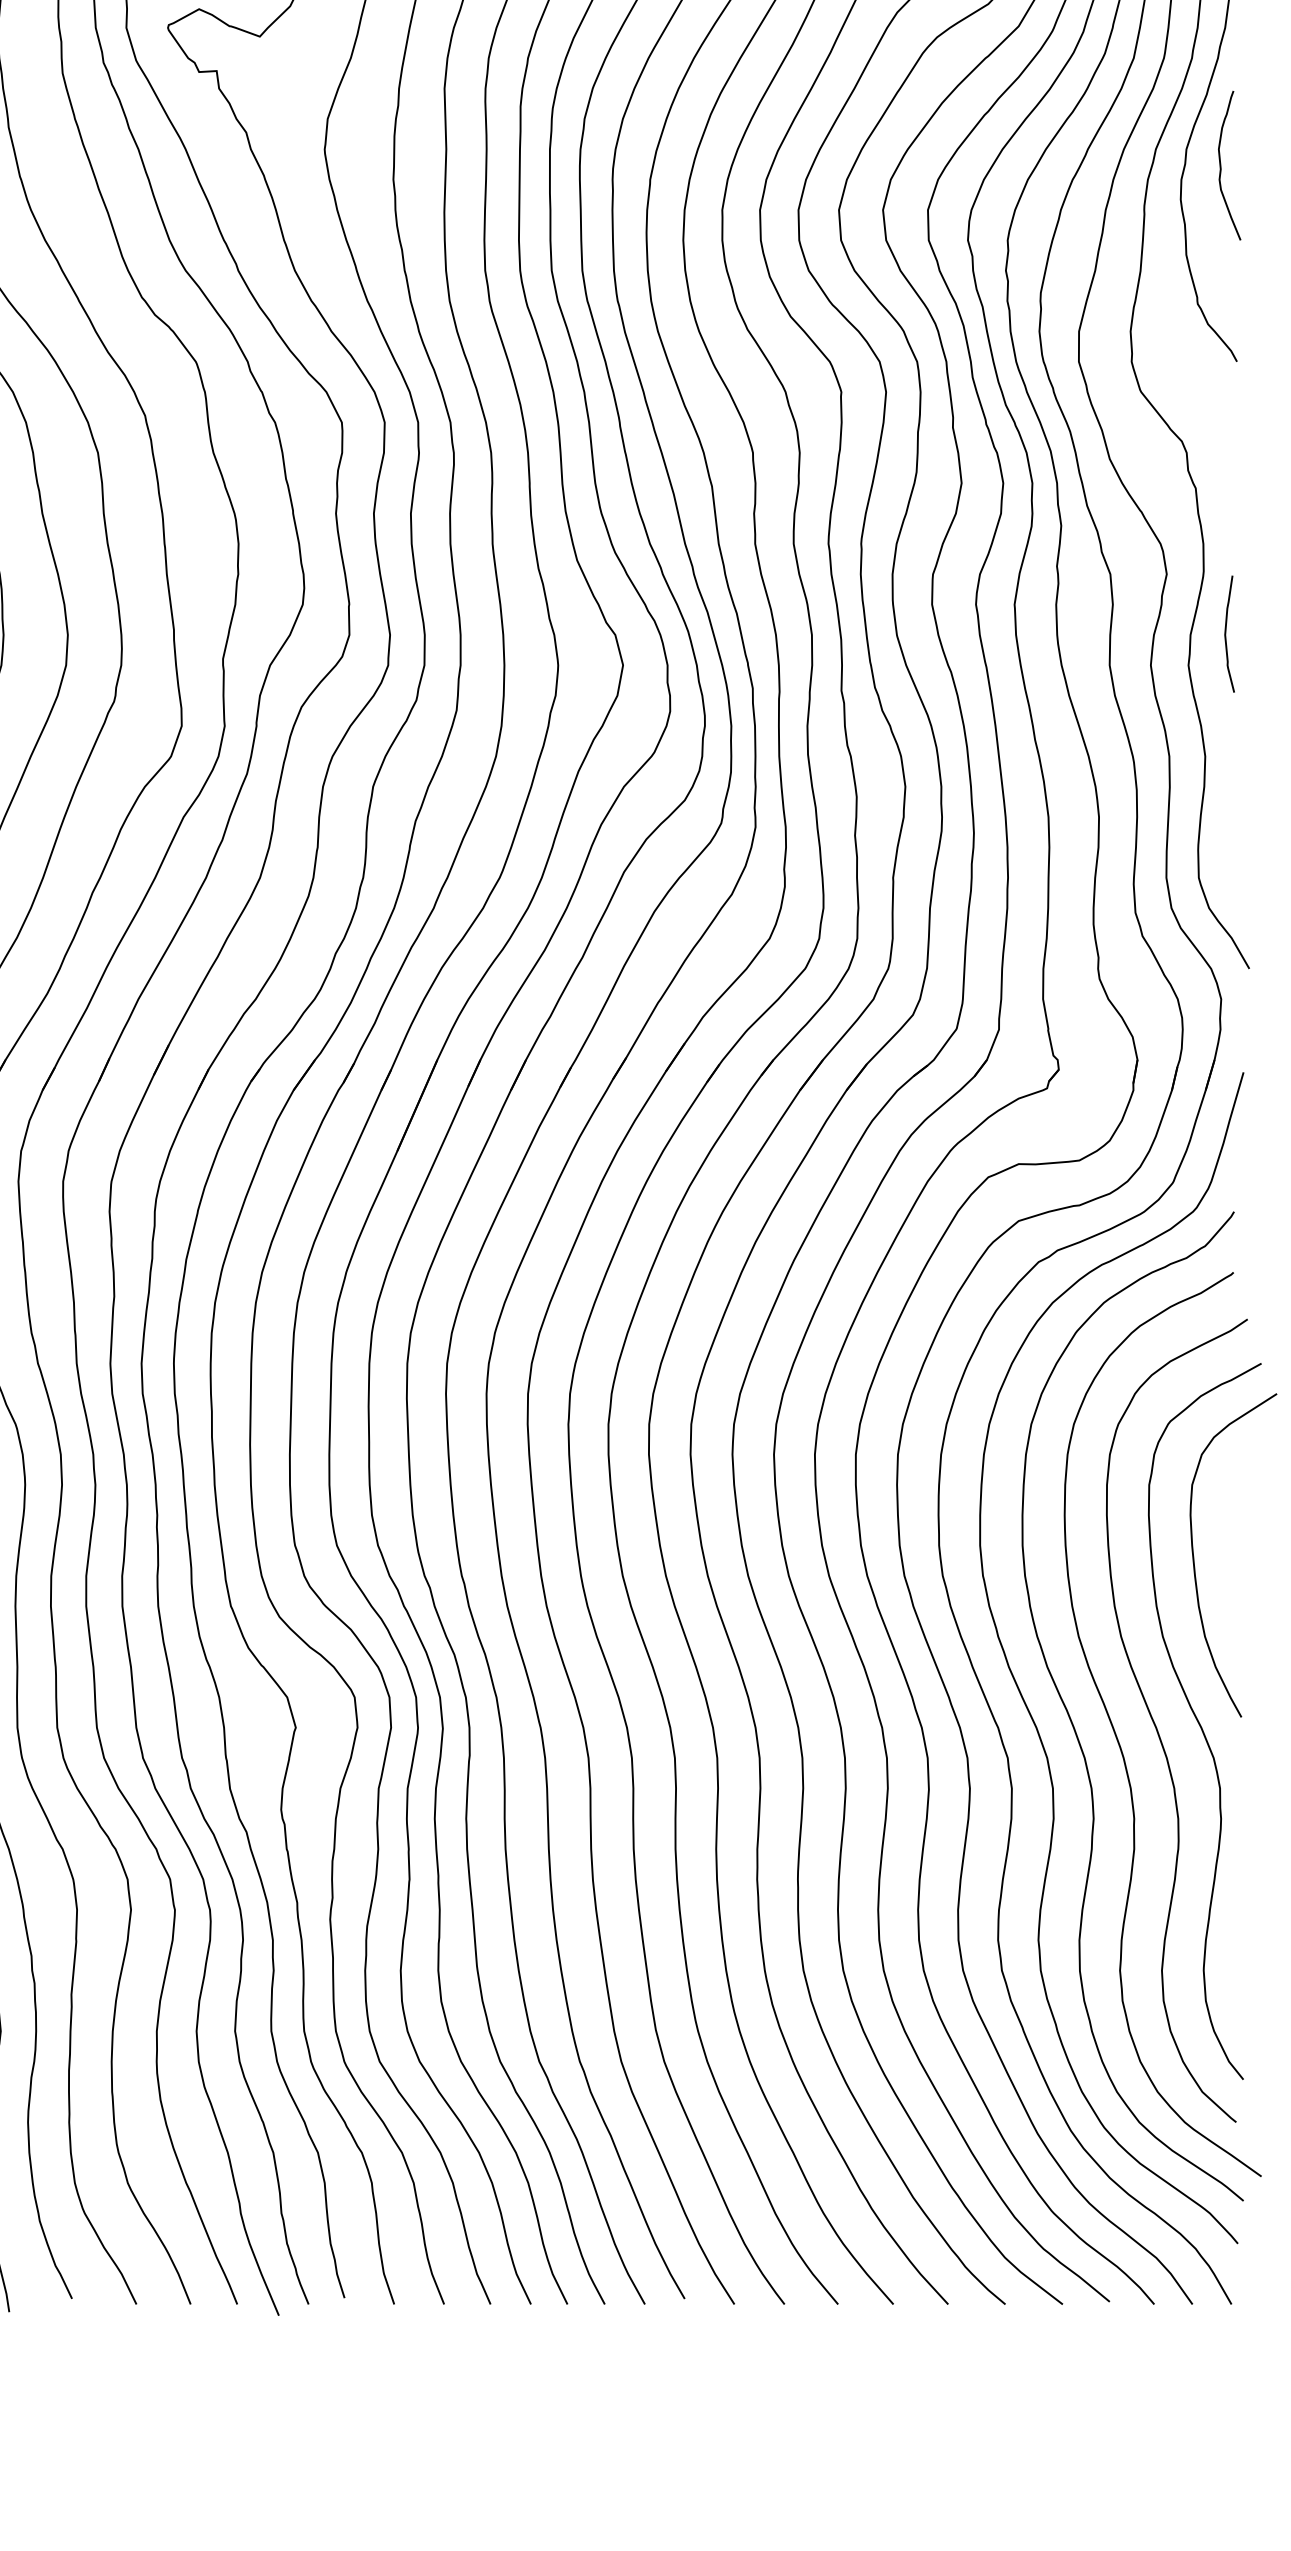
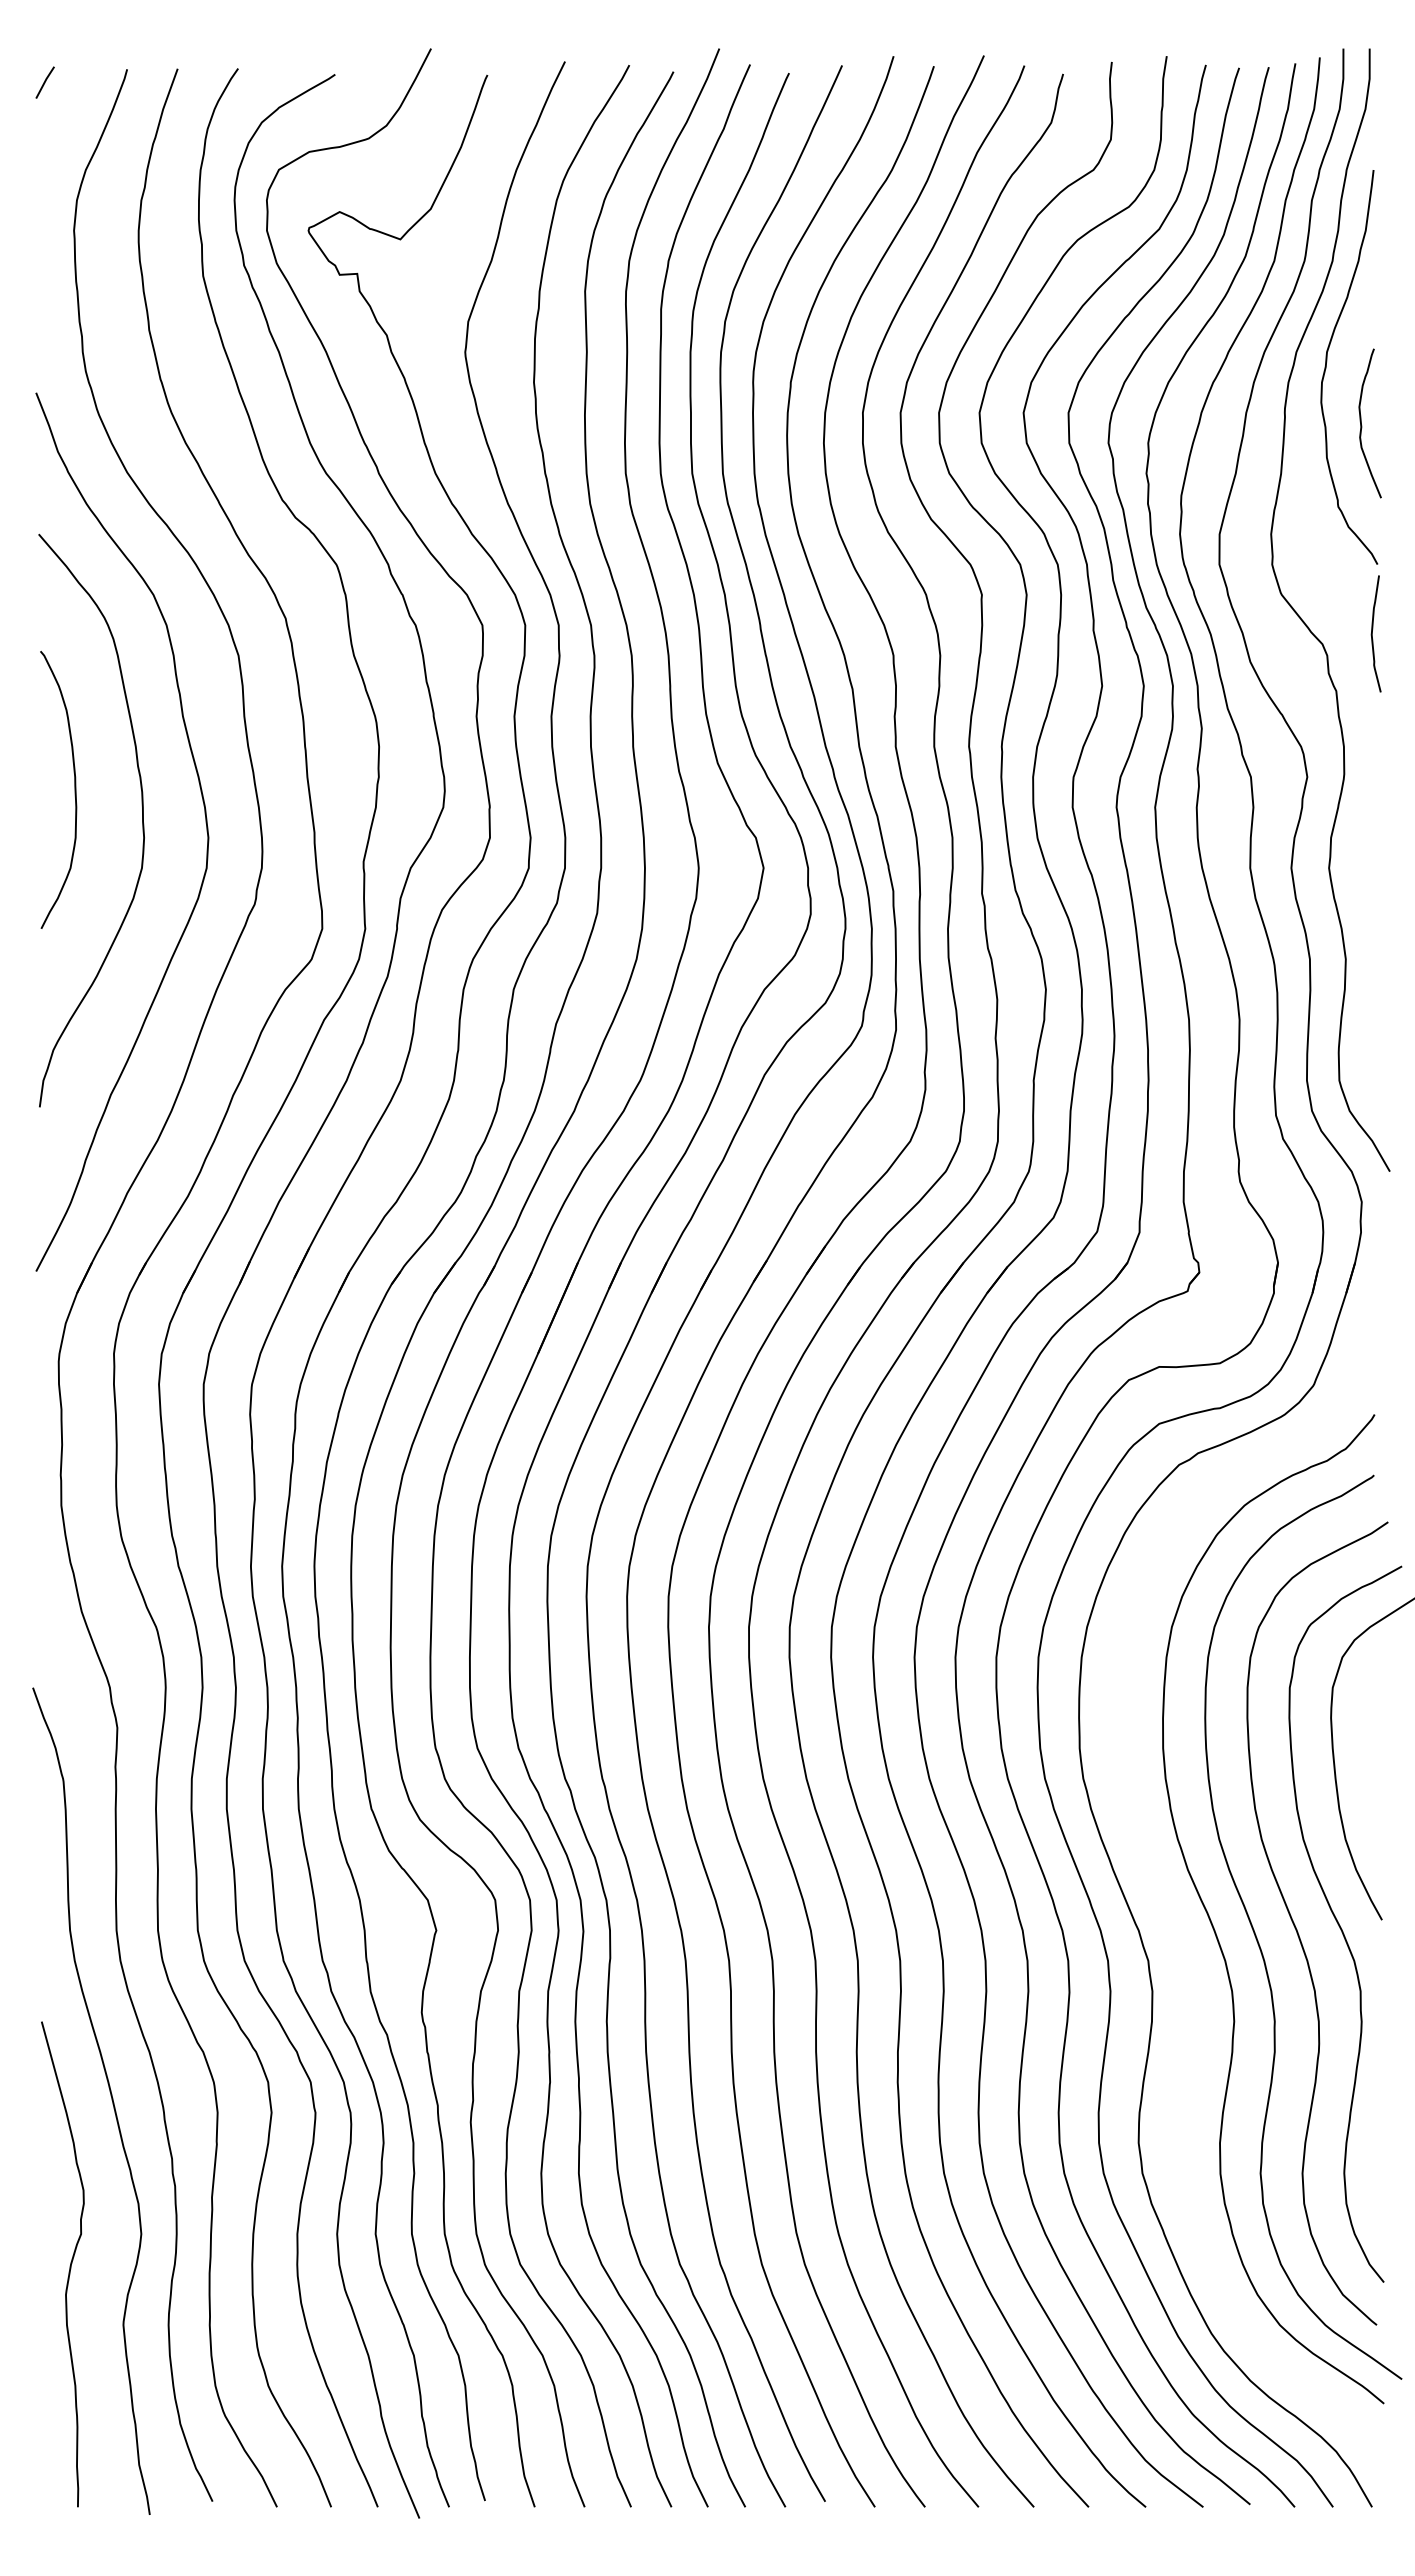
curve: (1221, 167) -> (1362, 425), moved
curve: (1225, 633) -> (1372, 633), moved
curve: (1022, 1695) -> (1163, 1898), removed

